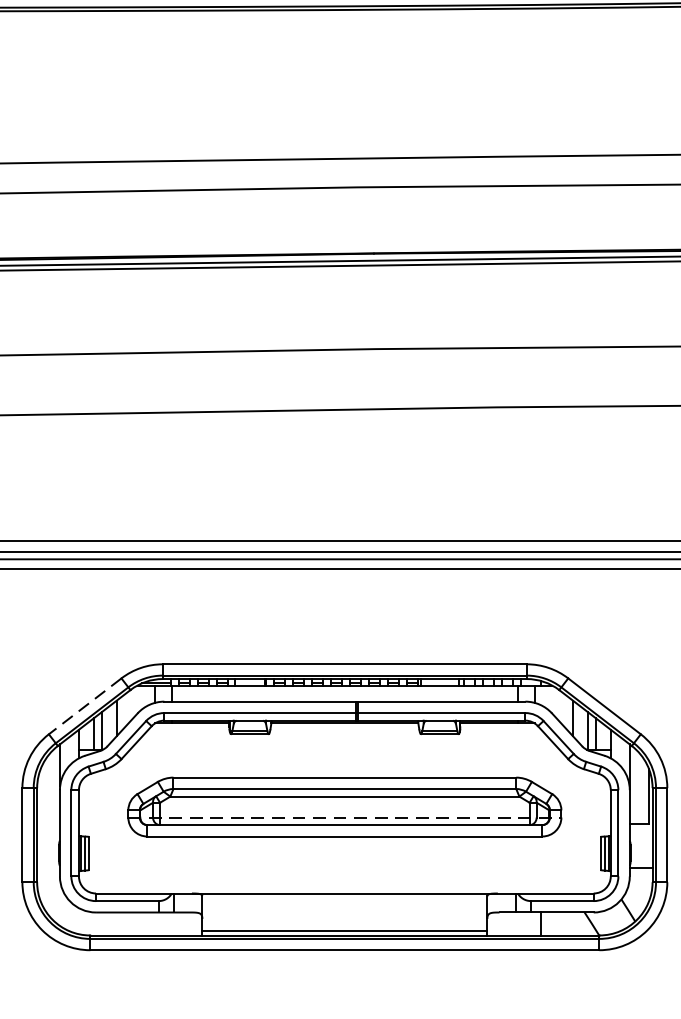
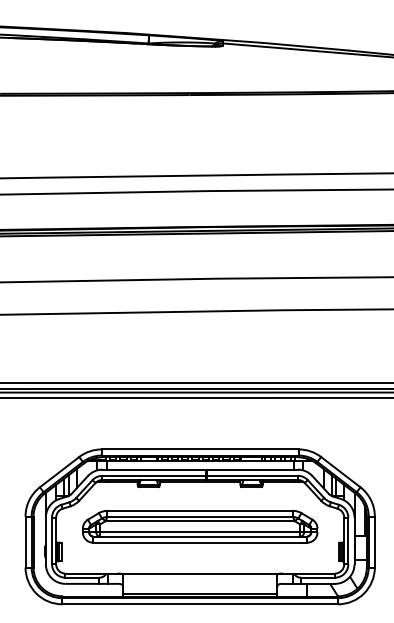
line: (85, 706) -> (59, 472), dashed -> solid
line: (345, 817) -> (200, 532), dashed -> solid

